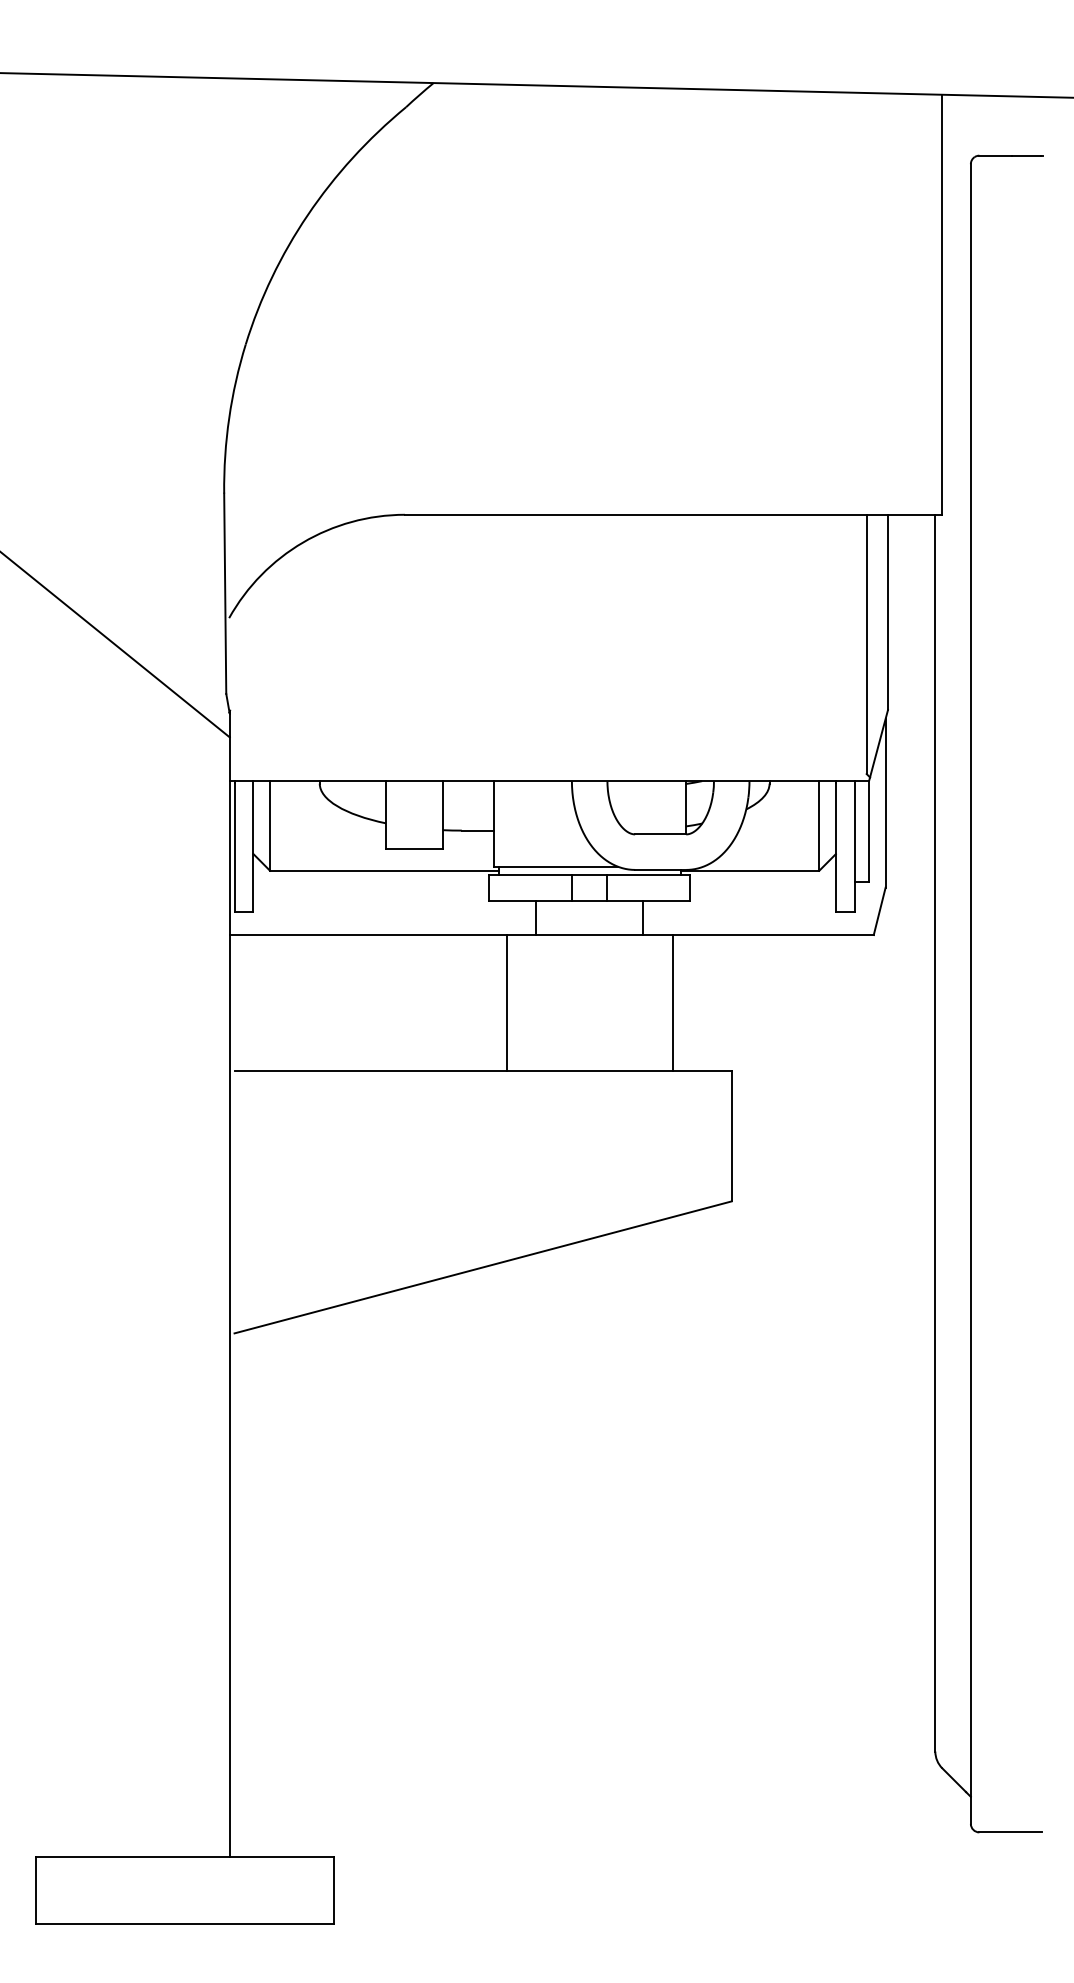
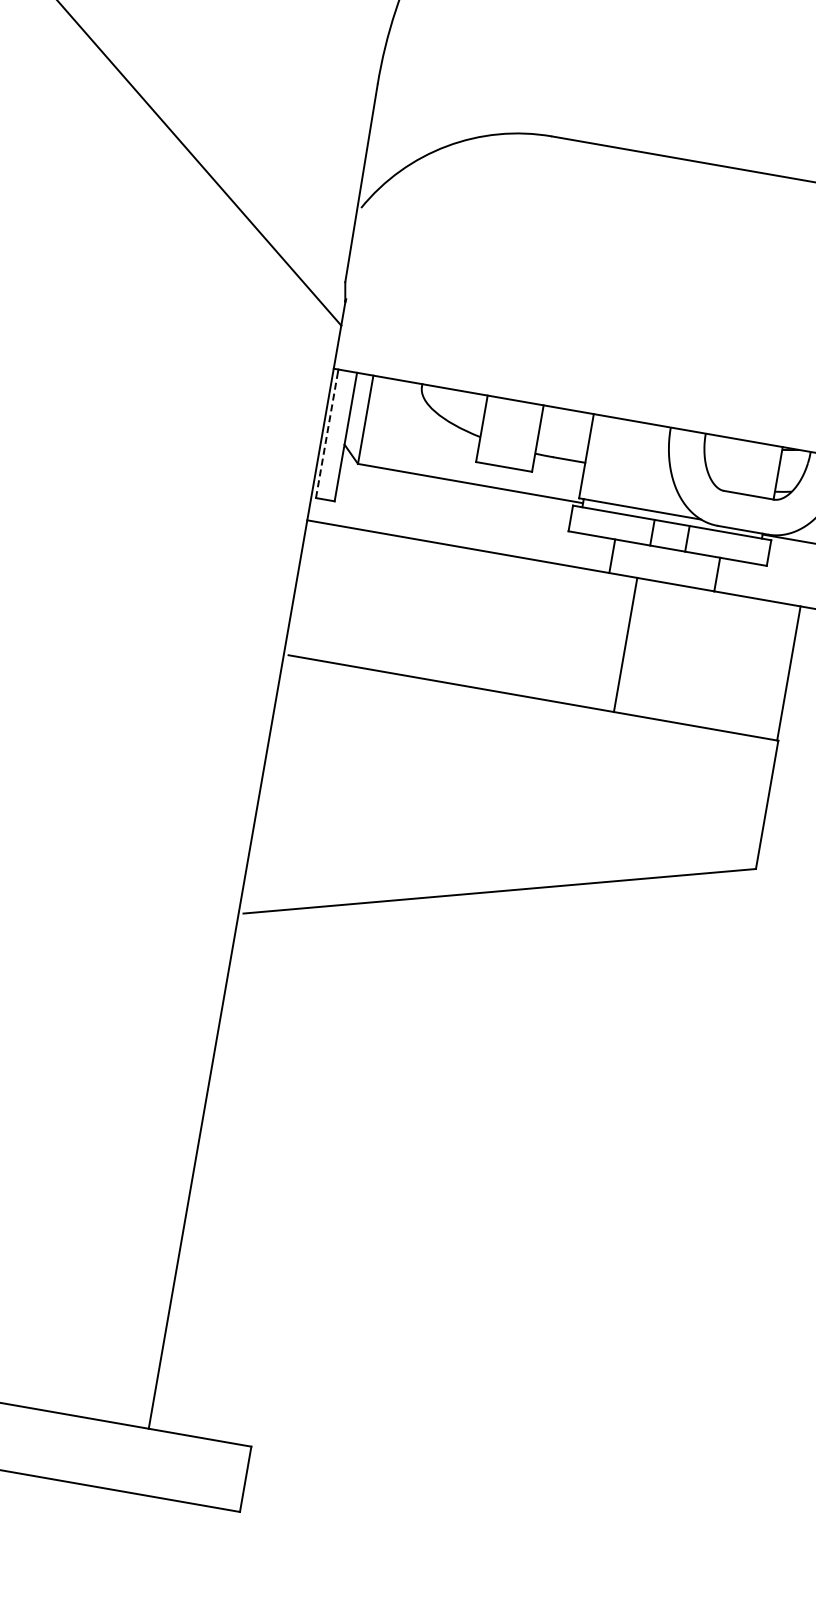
line: (234, 846) -> (327, 433), solid -> dashed
line: (506, 1003) -> (625, 645), moved
line: (672, 1003) -> (788, 673), moved

